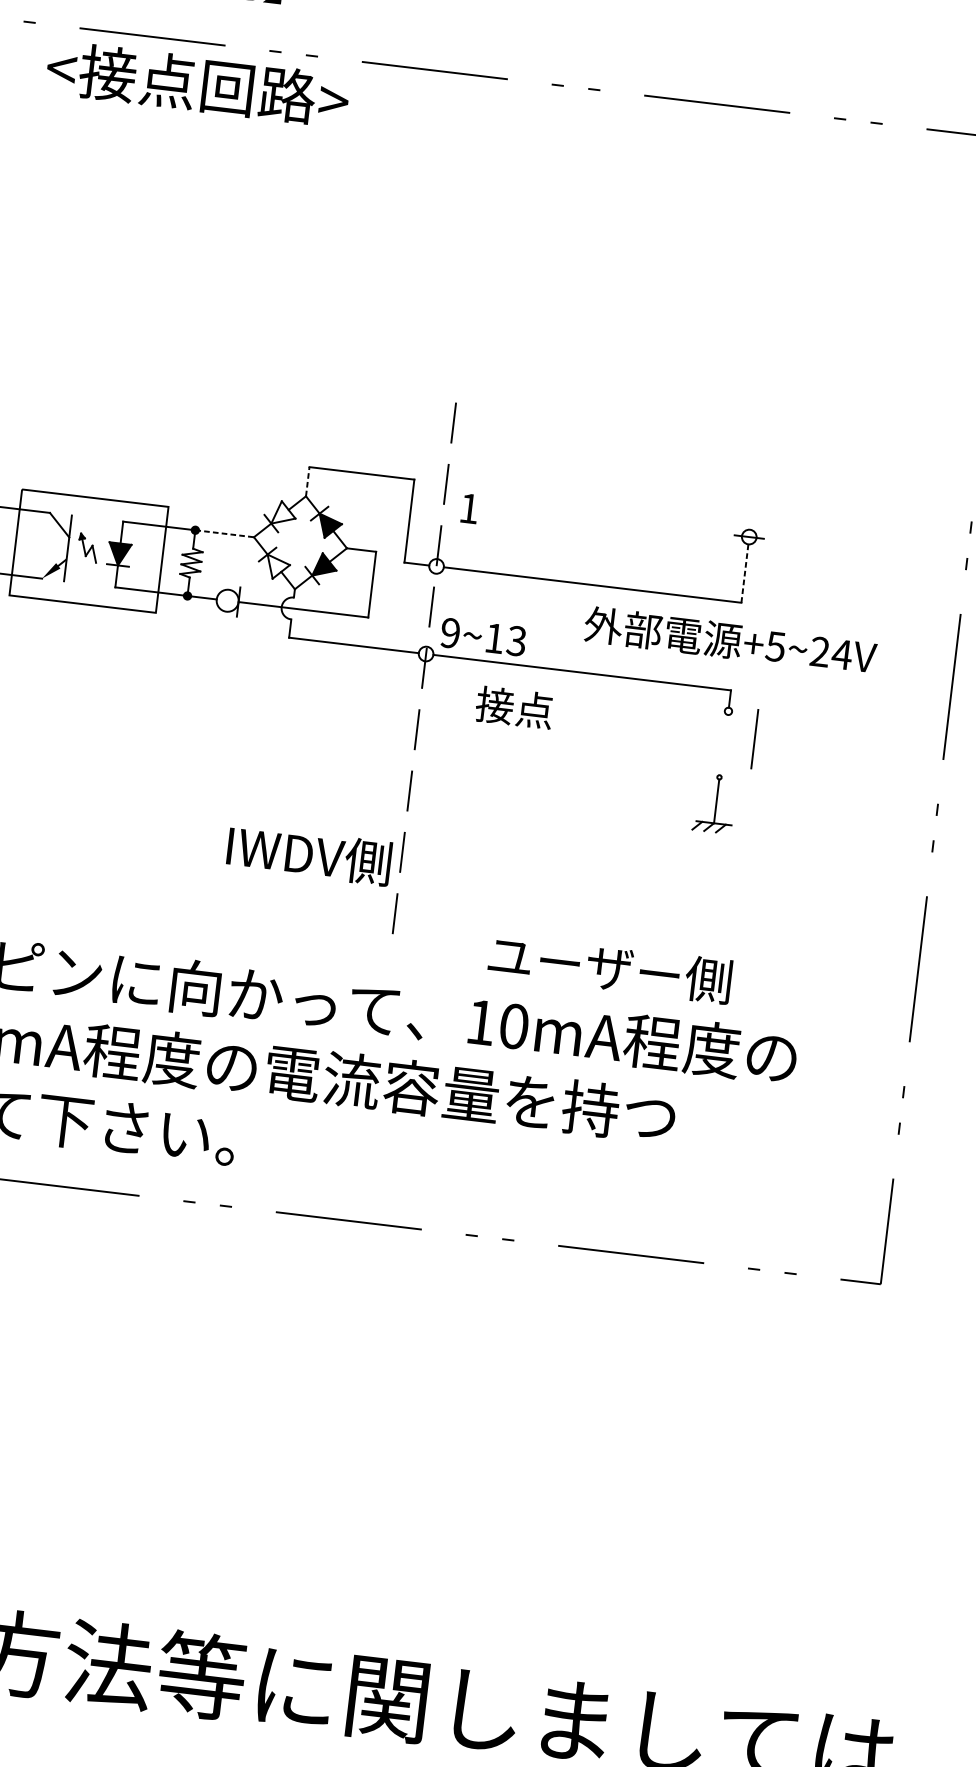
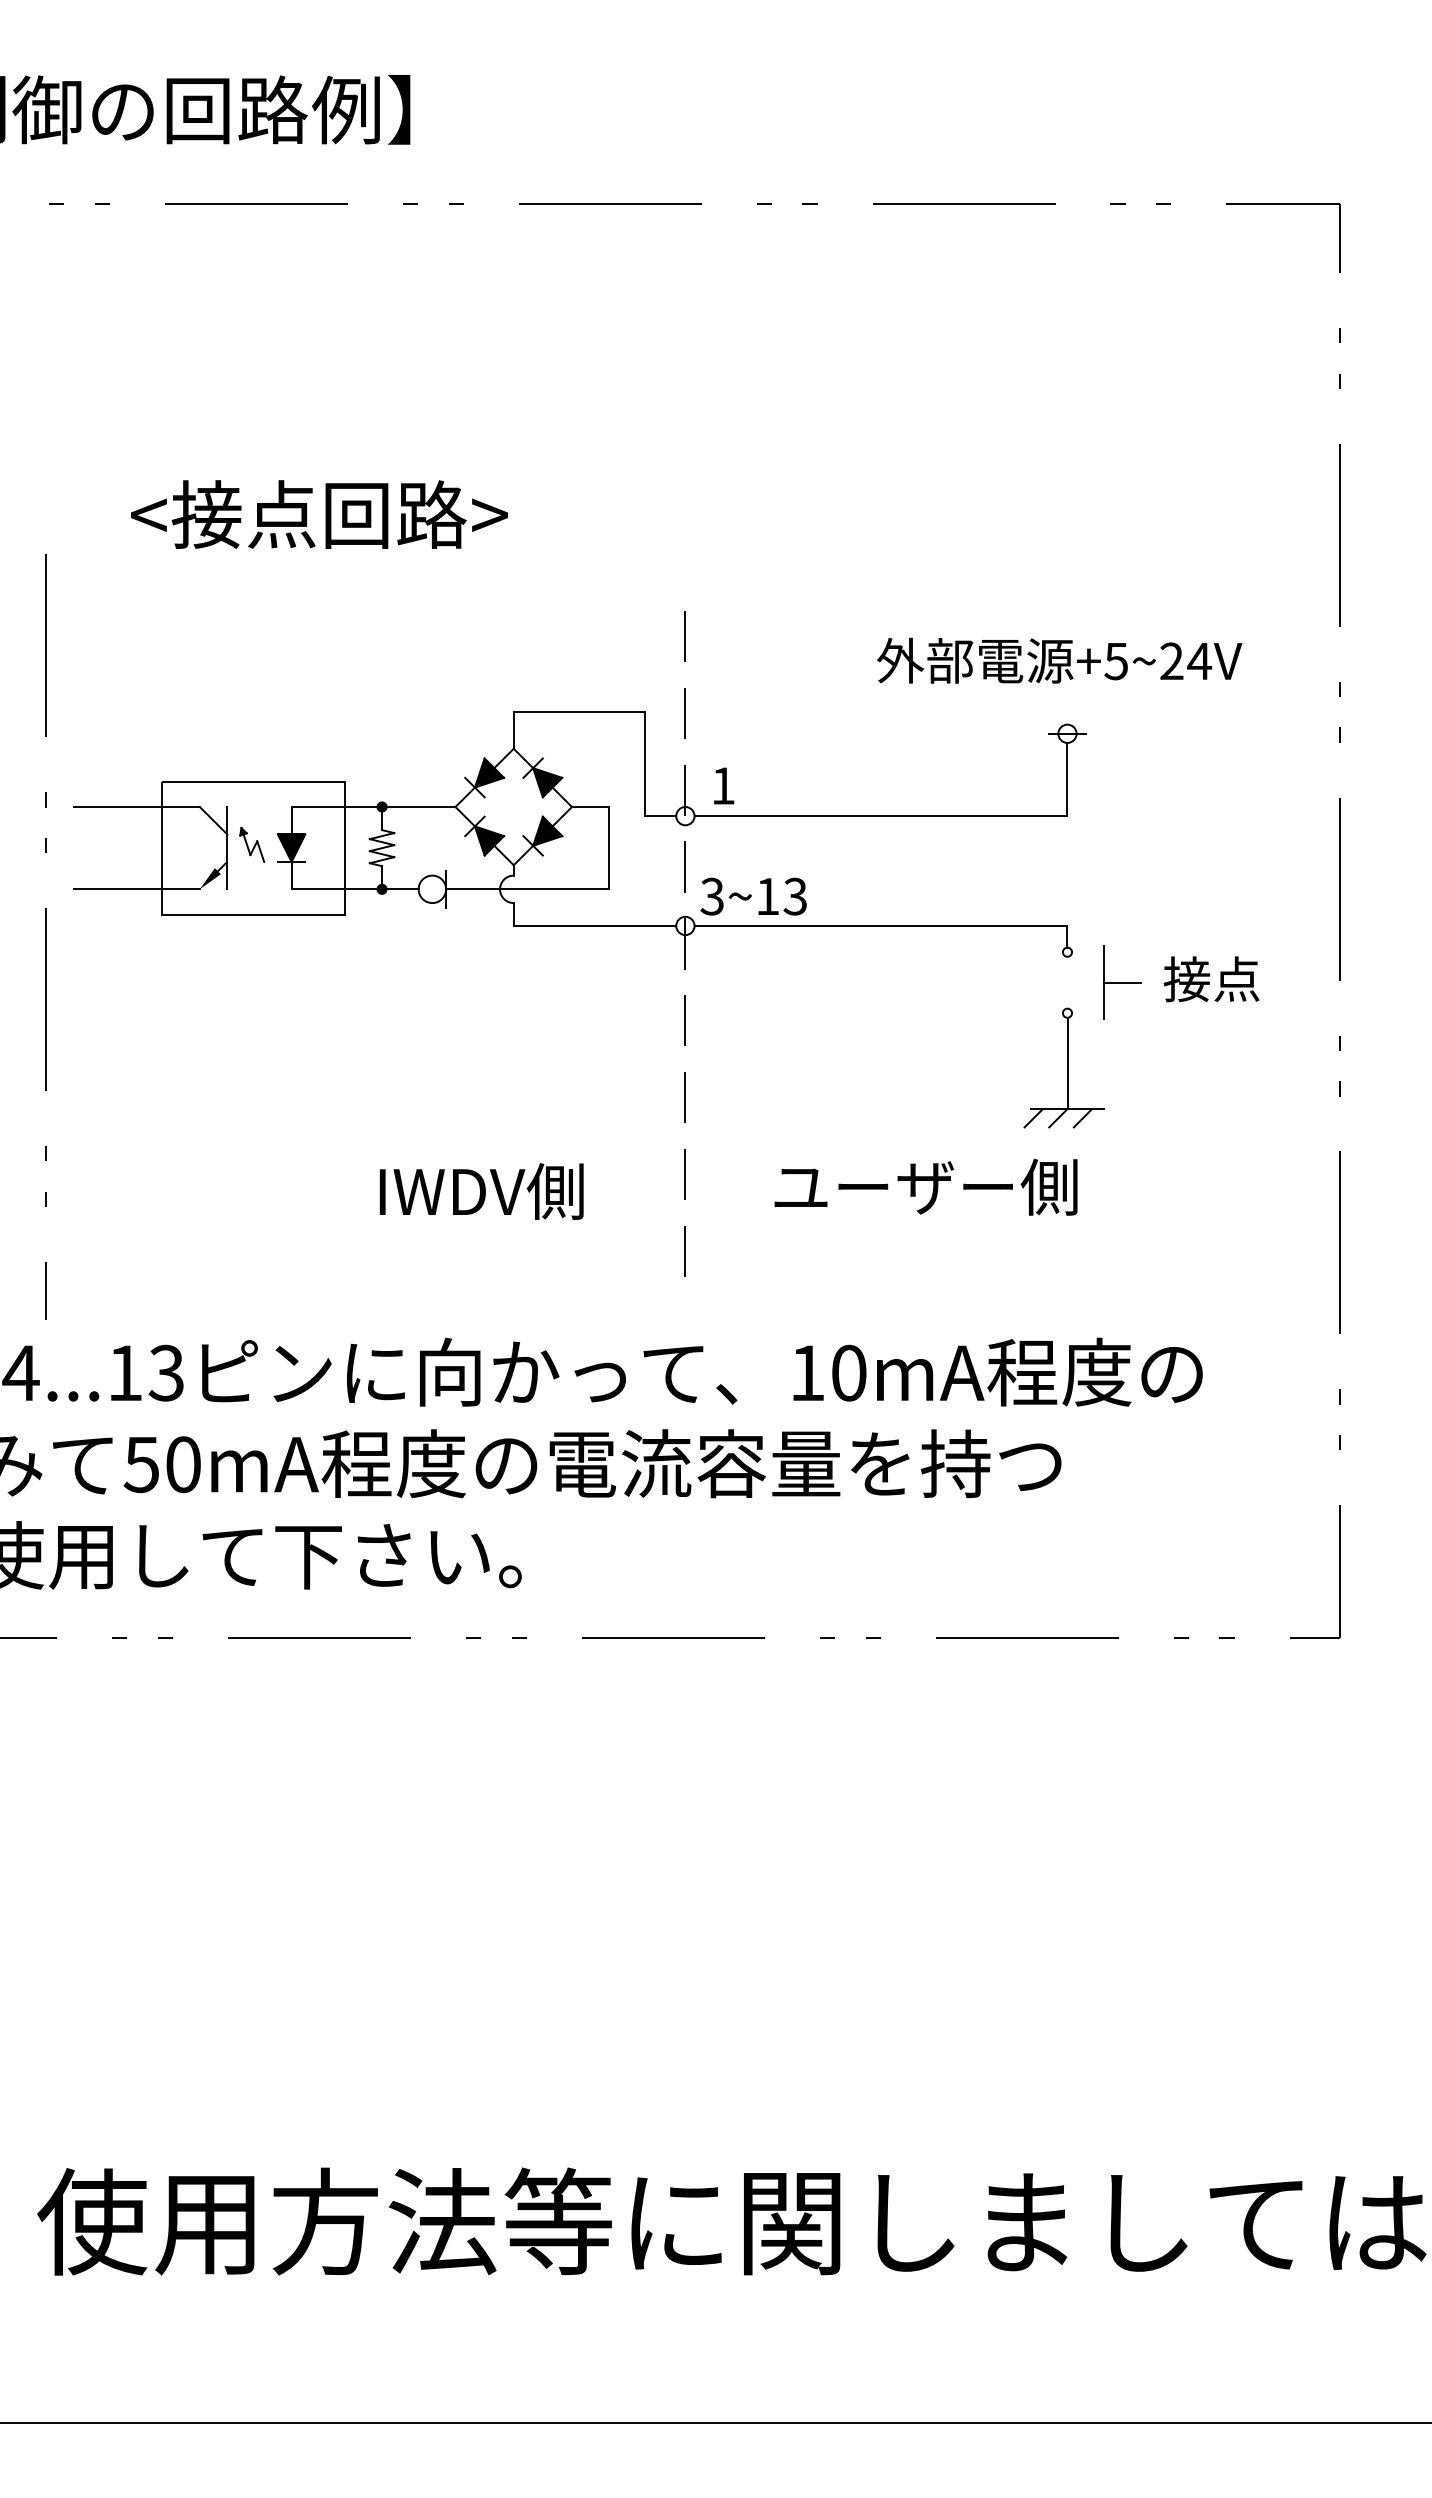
text: (197, 84) -> (319, 514), moved
line: (307, 480) -> (513, 729), dashed -> solid
text: (470, 508) -> (724, 785), moved
fill: (284, 512) -> (489, 772), added
line: (224, 534) -> (418, 807), dashed -> solid
fill: (277, 567) -> (489, 840), added
line: (744, 573) -> (1067, 779), dashed -> solid
text: (449, 633) -> (711, 896), 9~13 -> 3~13
text: (730, 640) -> (1059, 660), moved
text: (514, 707) -> (1211, 979), moved
line: (769, 740) -> (1122, 982), added
part: (714, 802) -> (1063, 1067), size x1.67
text: (309, 855) -> (481, 1191), moved
text: (609, 967) -> (925, 1186), moved

